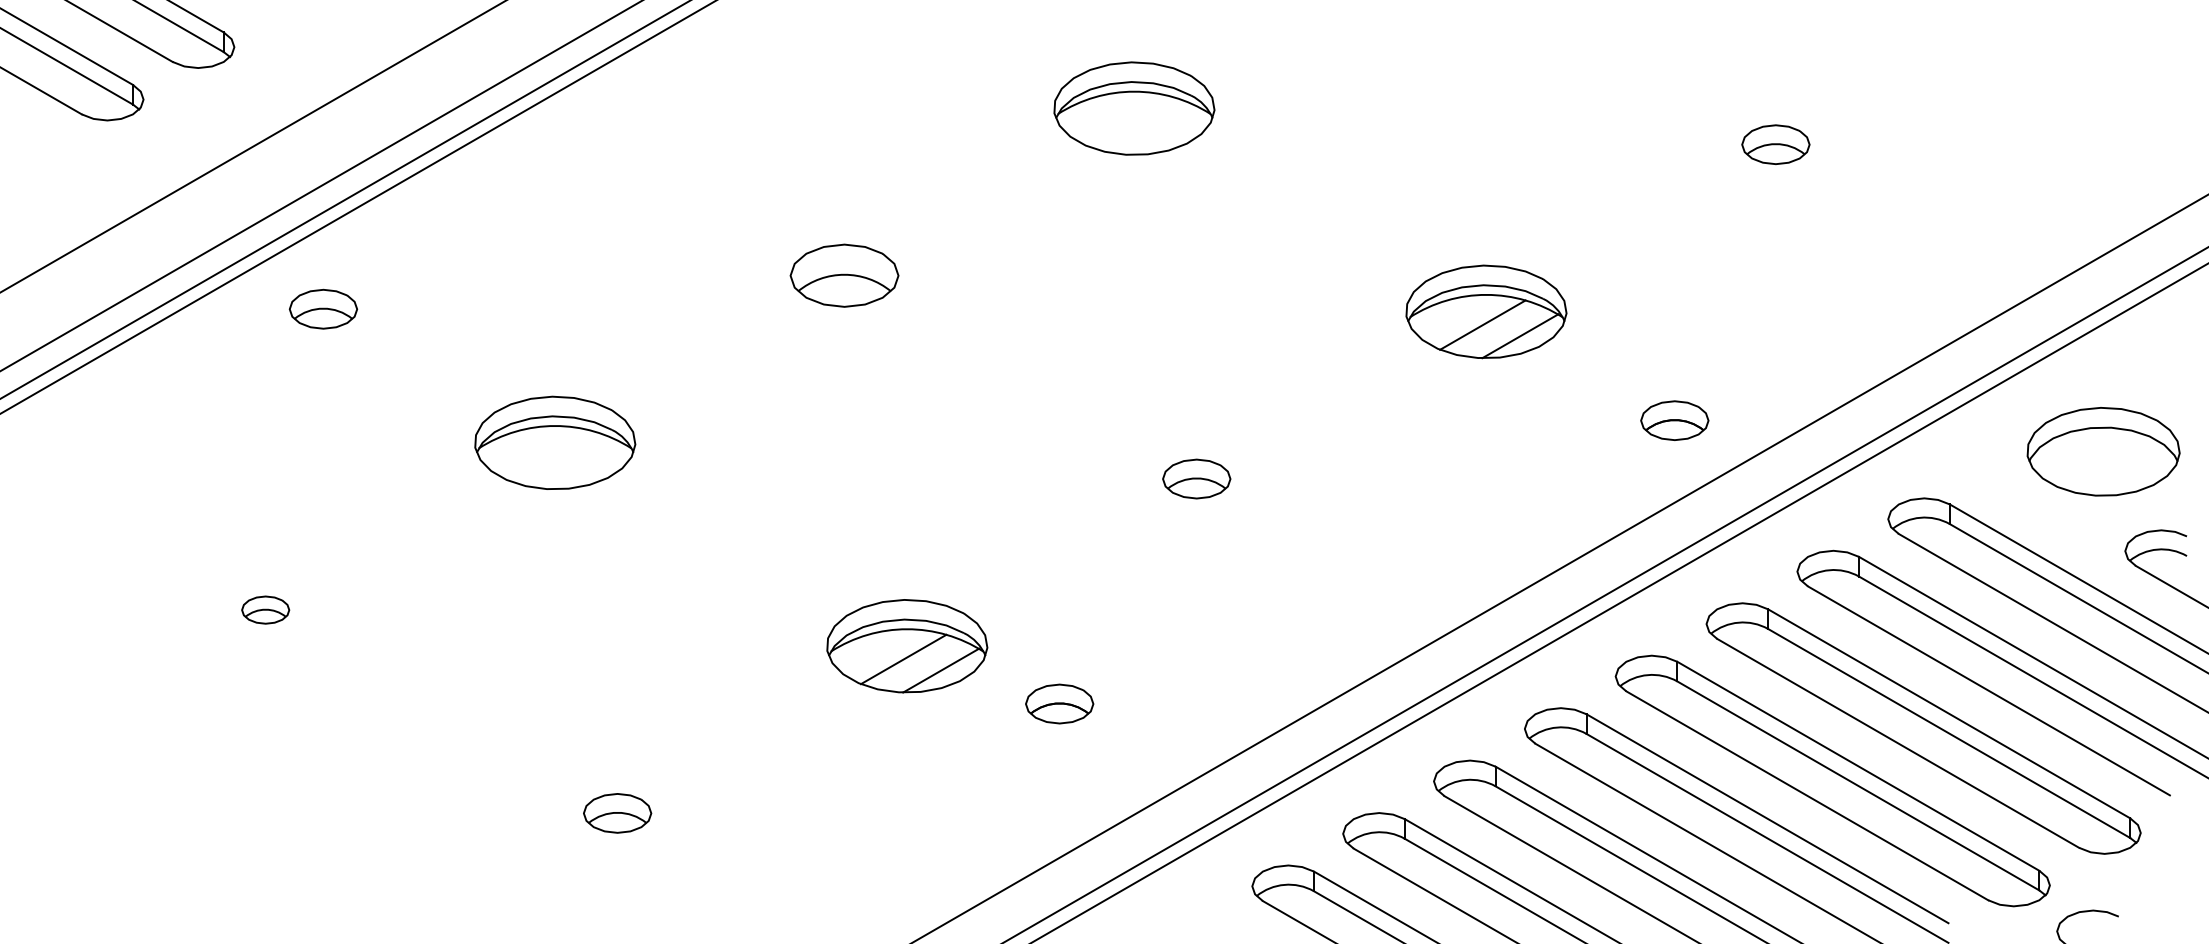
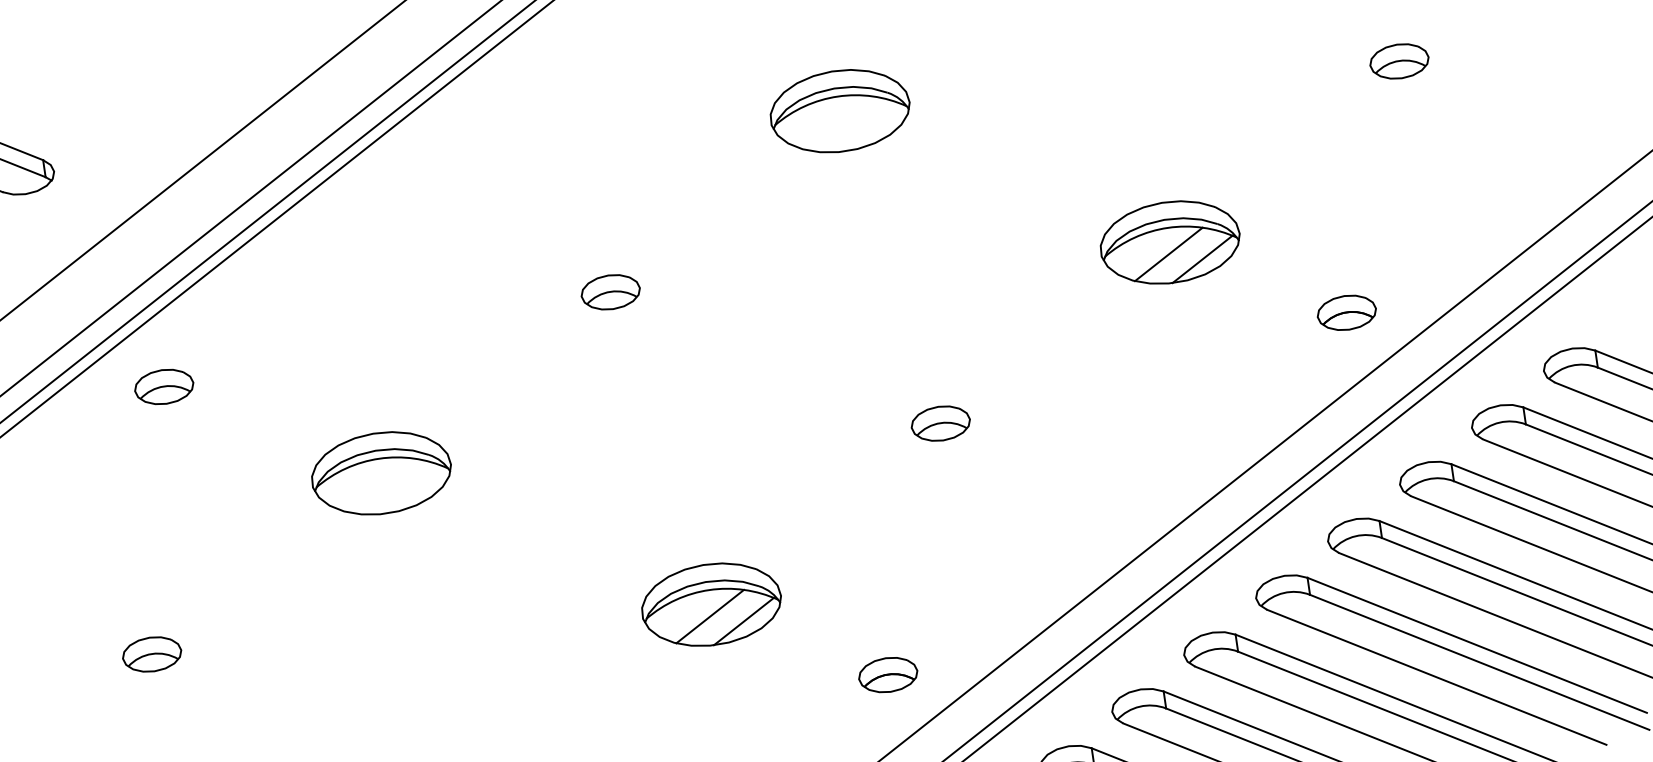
part: (844, 275) -> (610, 292), size x0.62
part: (265, 609) -> (151, 653), size x1.43
part: (1059, 703) -> (888, 674), moved

